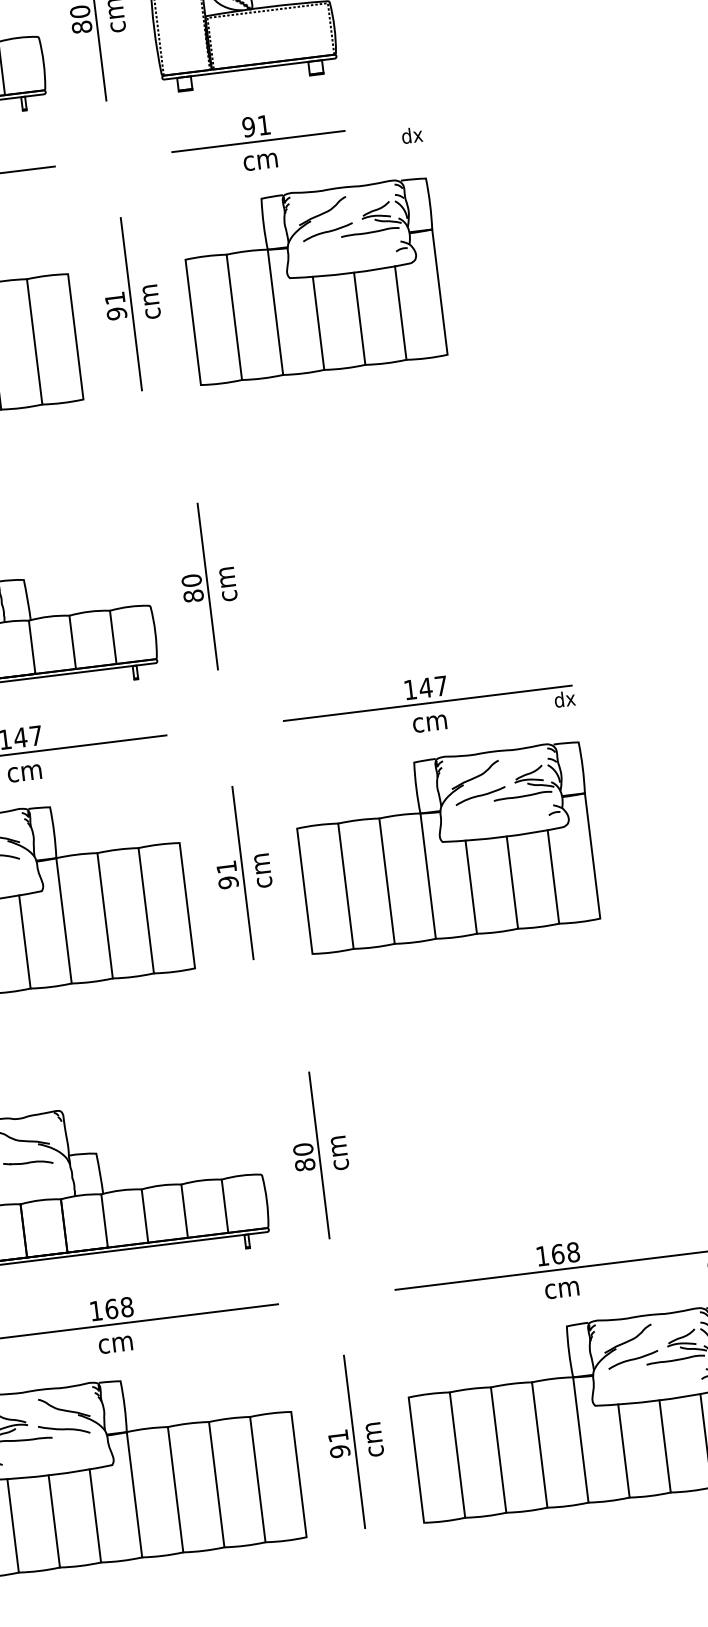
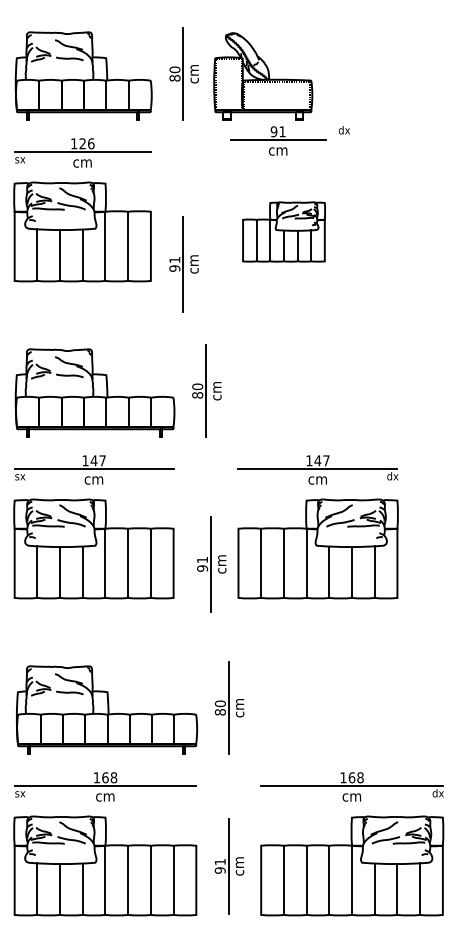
text: (410, 136) -> (343, 130), moved
part: (258, 141) -> (278, 140), moved
part: (312, 280) -> (283, 231), size x0.6
part: (131, 304) -> (183, 264), moved
part: (243, 873) -> (211, 564), moved

